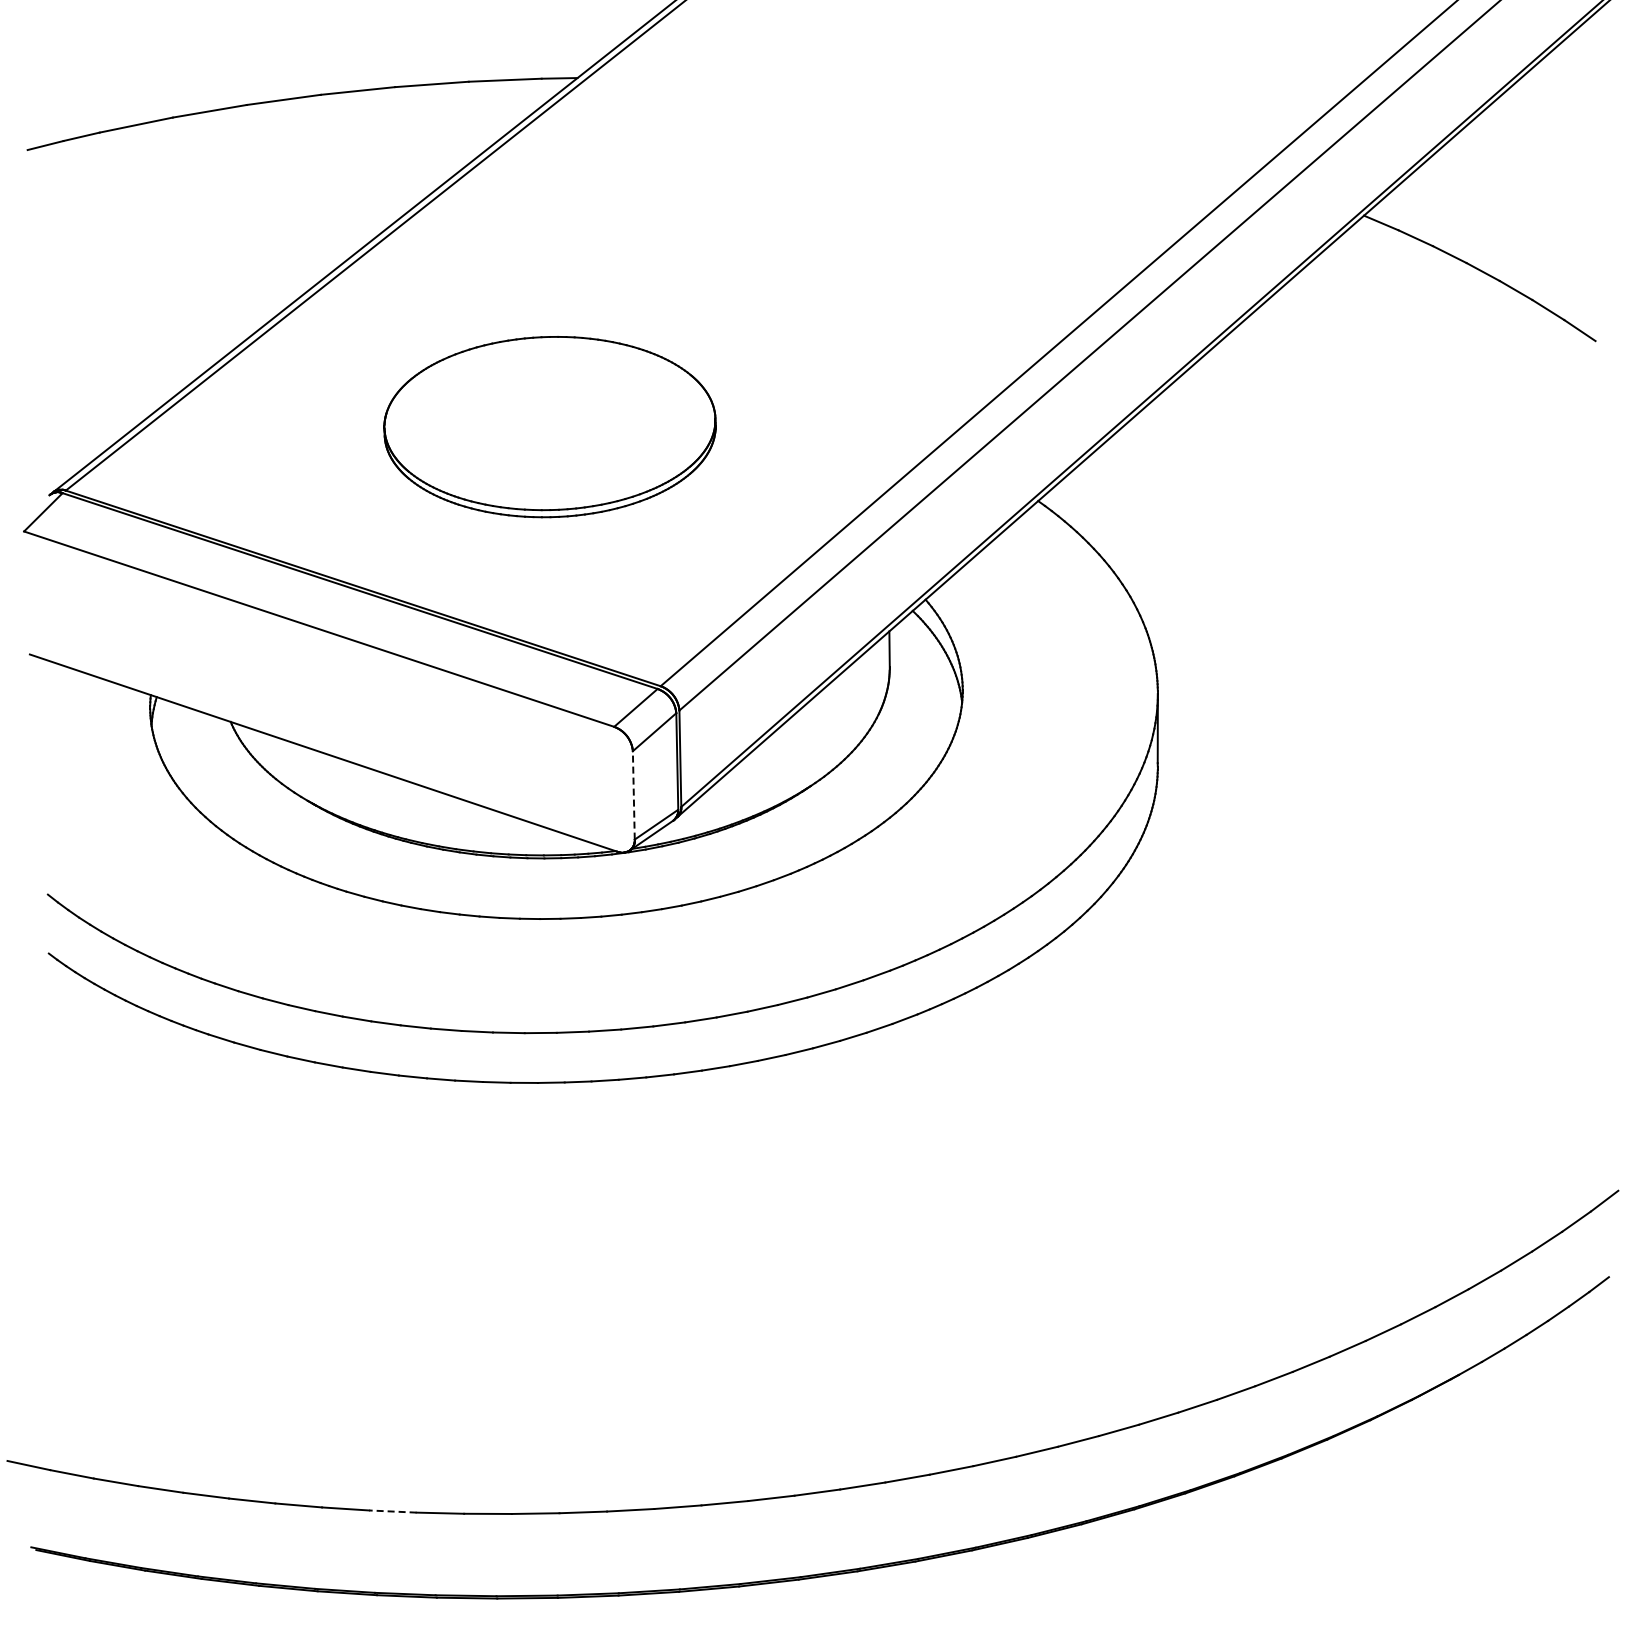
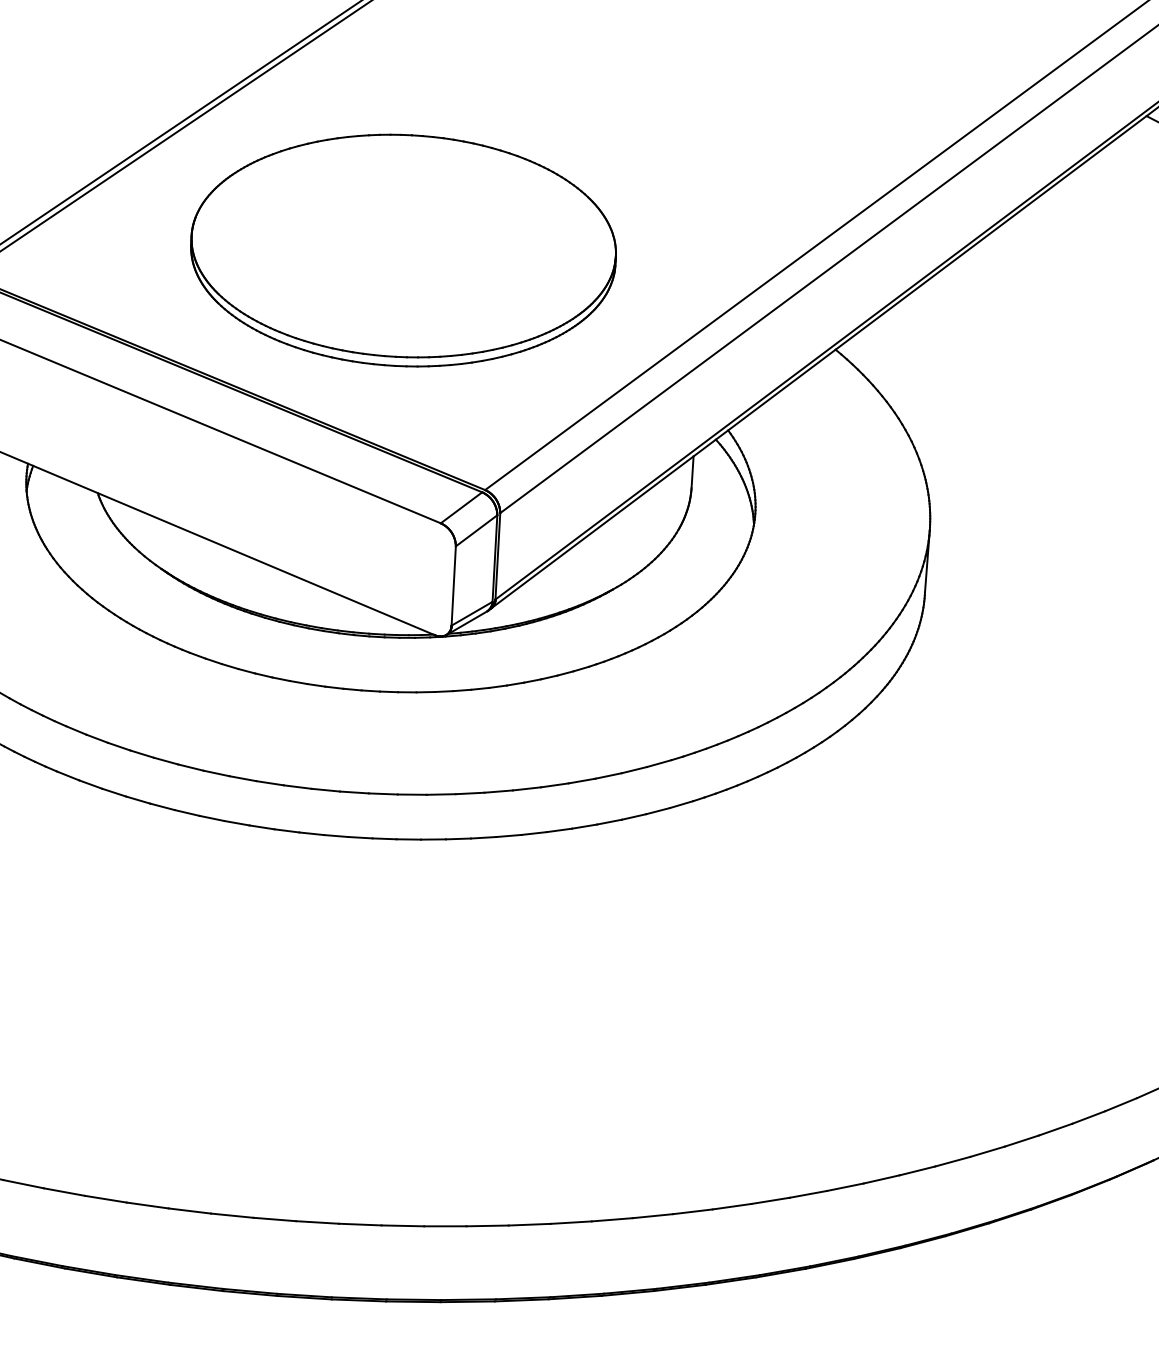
part: (549, 426) -> (403, 250), size x1.43
line: (633, 794) -> (453, 585), dashed -> solid
line: (392, 1511) -> (189, 1210), dashed -> solid

